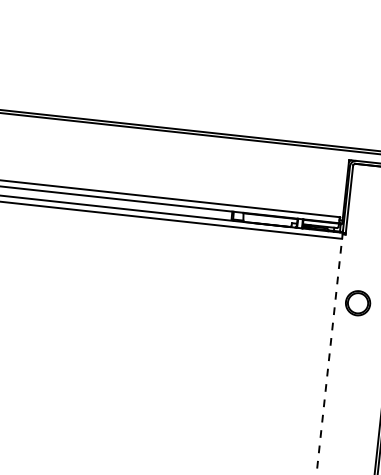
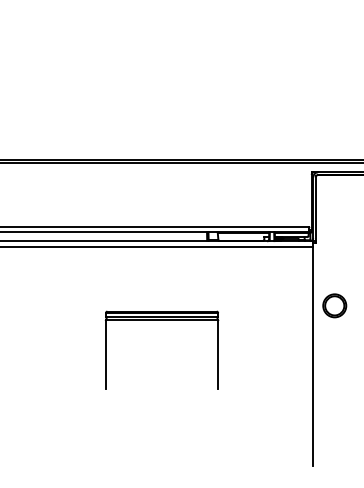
part: (174, 298) -> (161, 320), added
line: (330, 351) -> (313, 354), dashed -> solid

